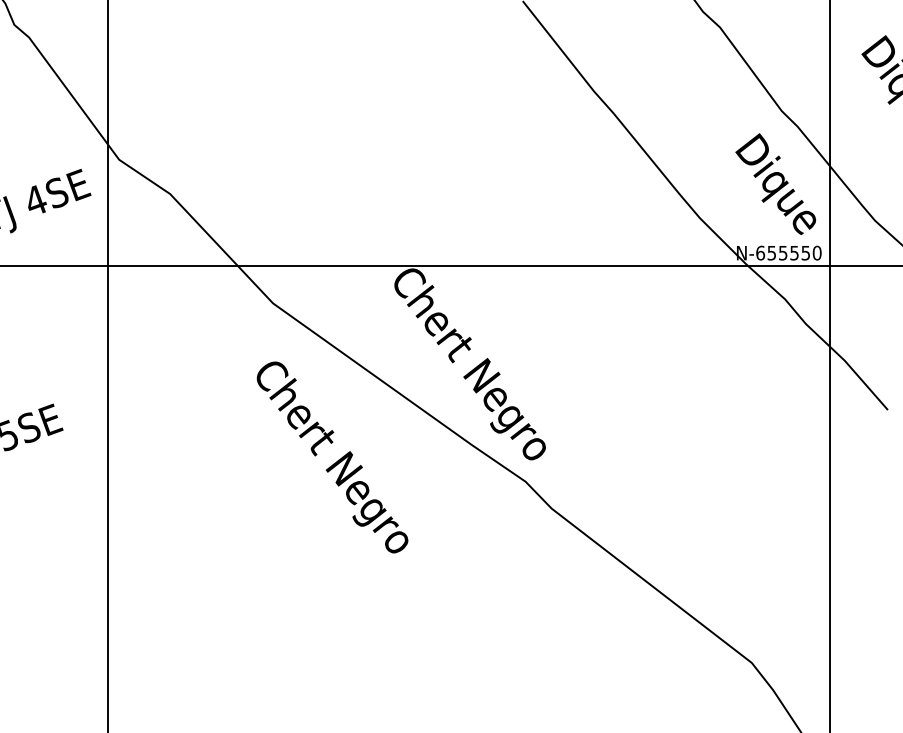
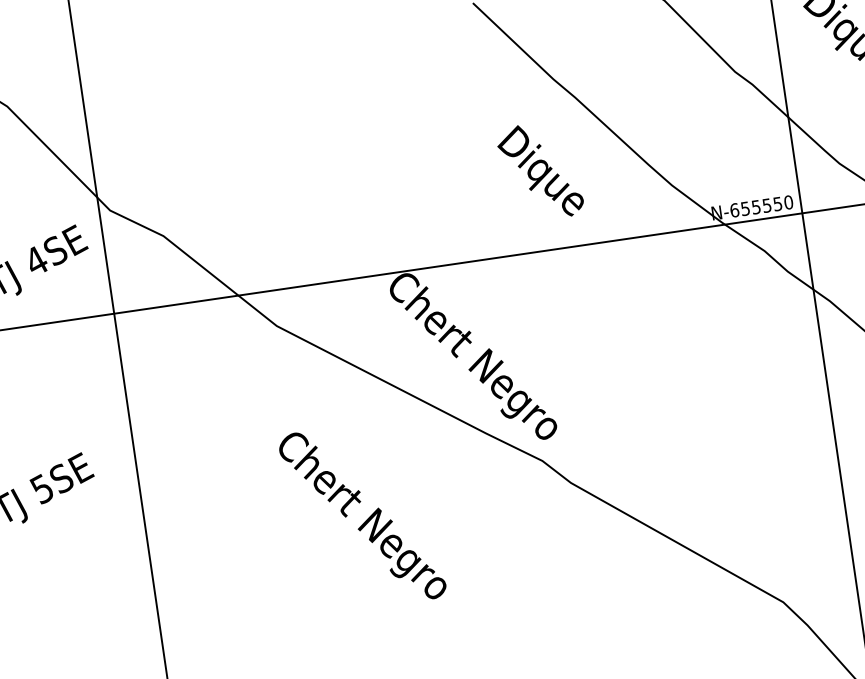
text: (775, 184) -> (540, 171), moved
text: (332, 457) -> (362, 516), moved

